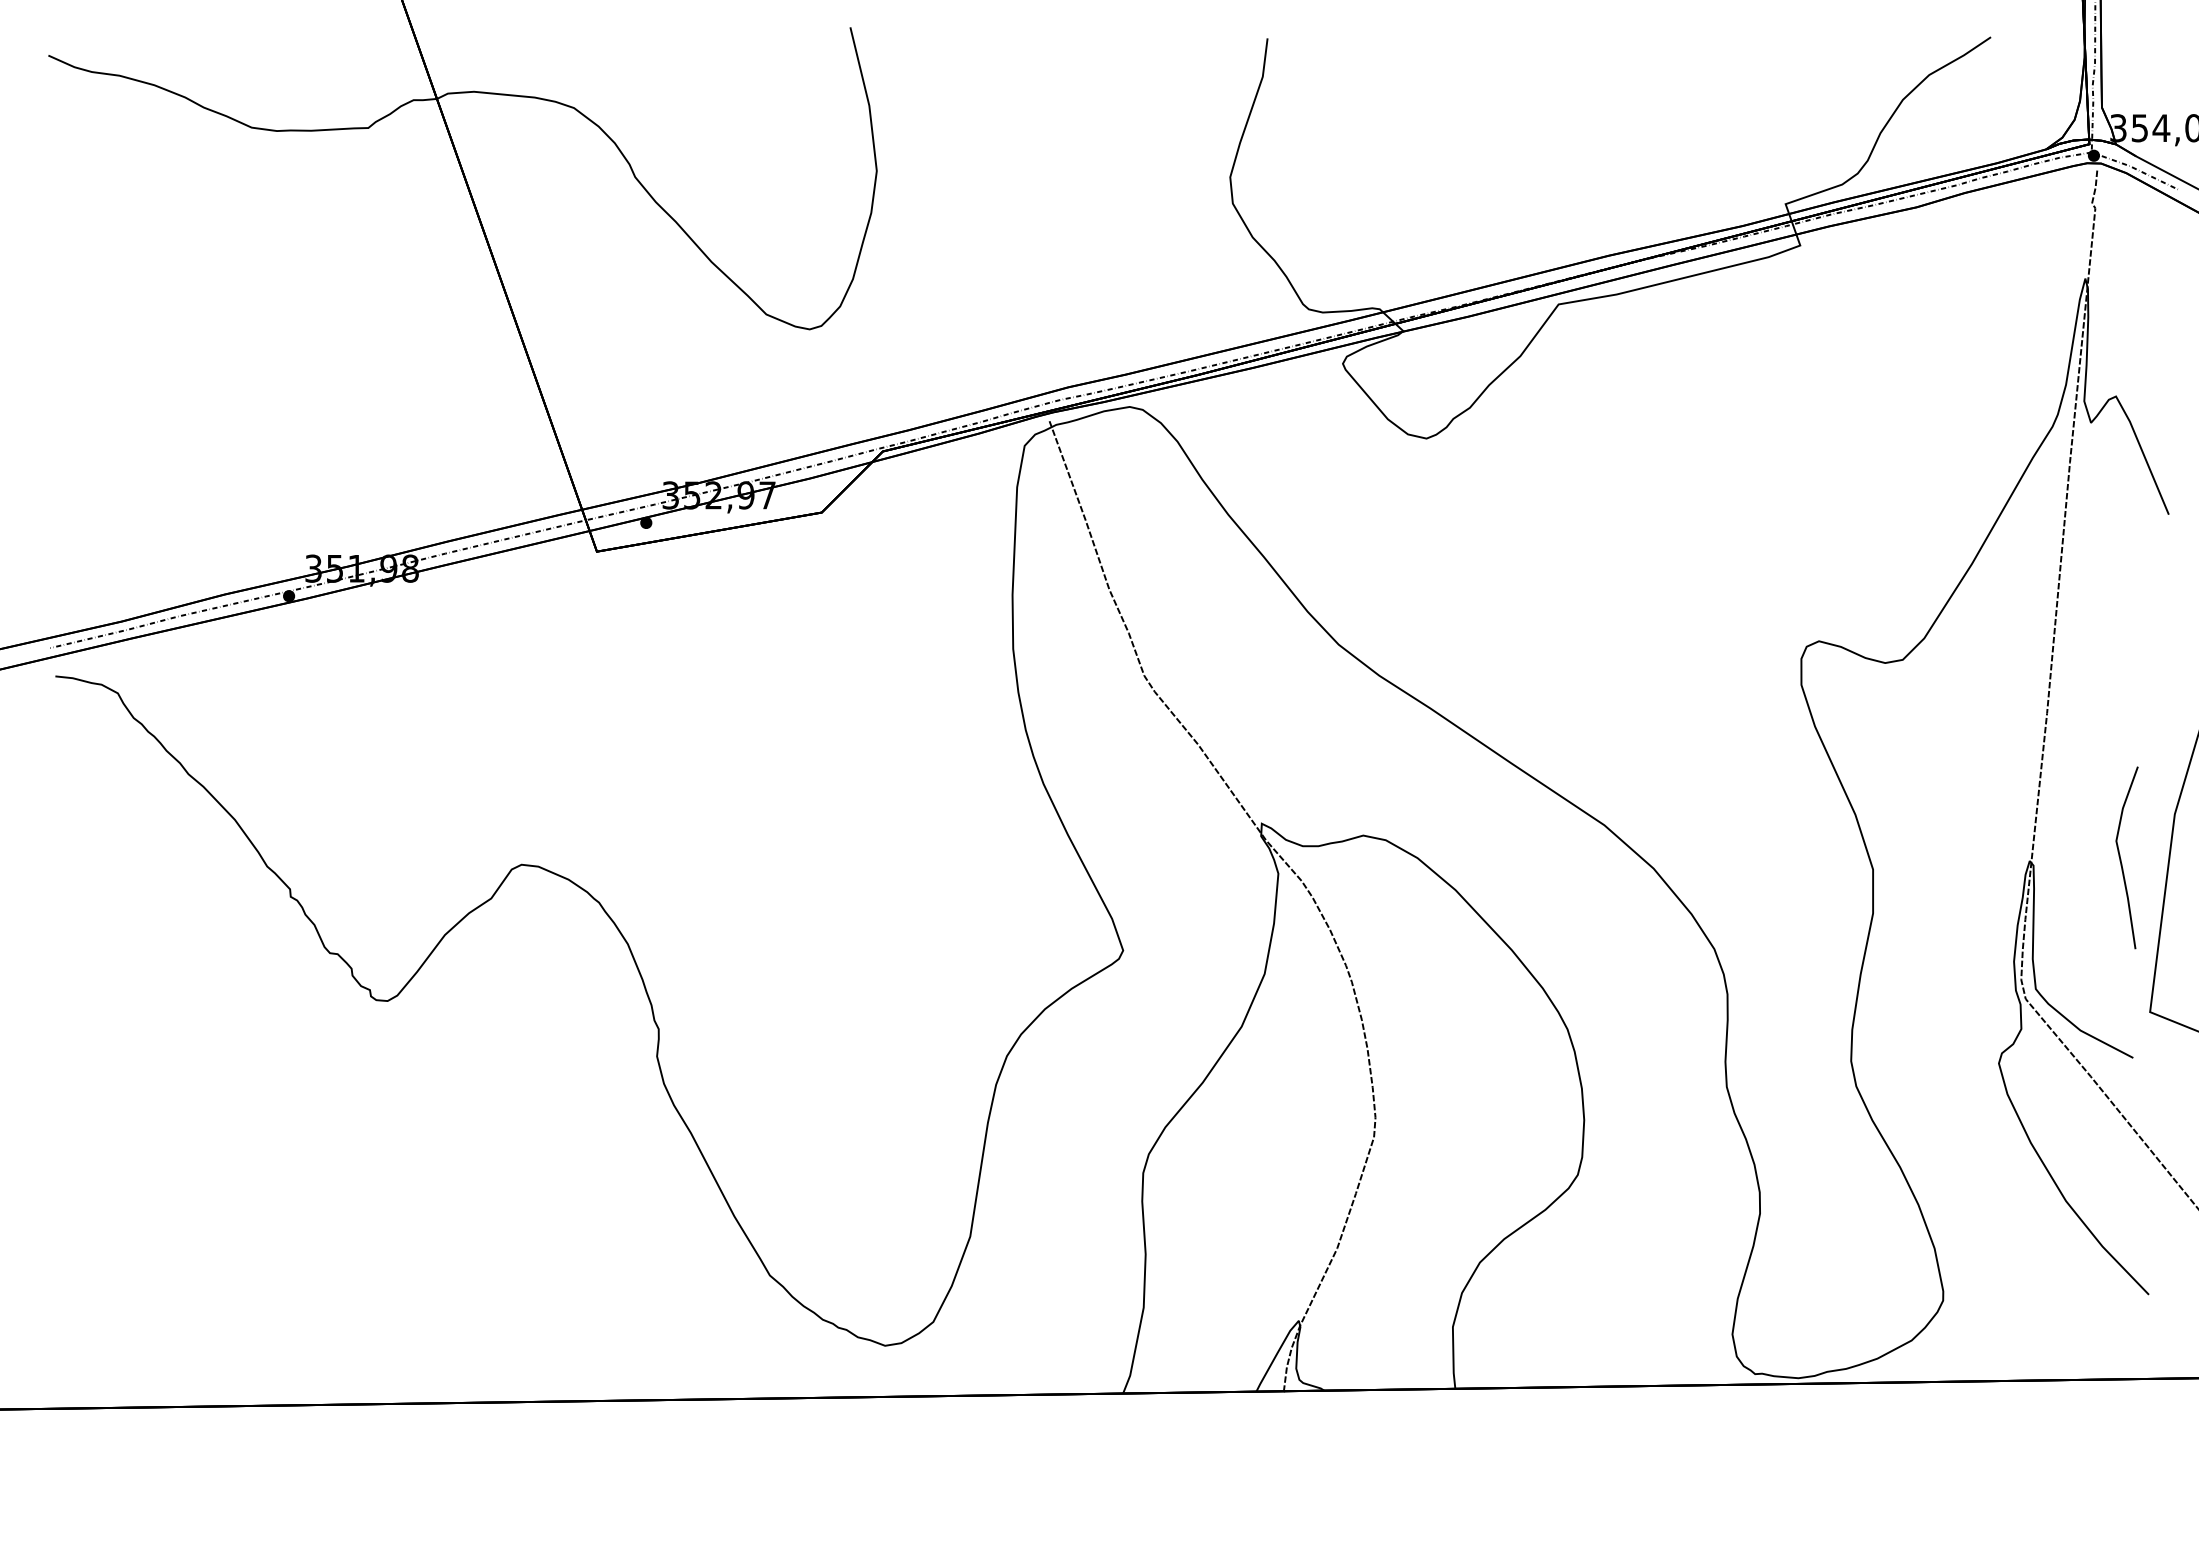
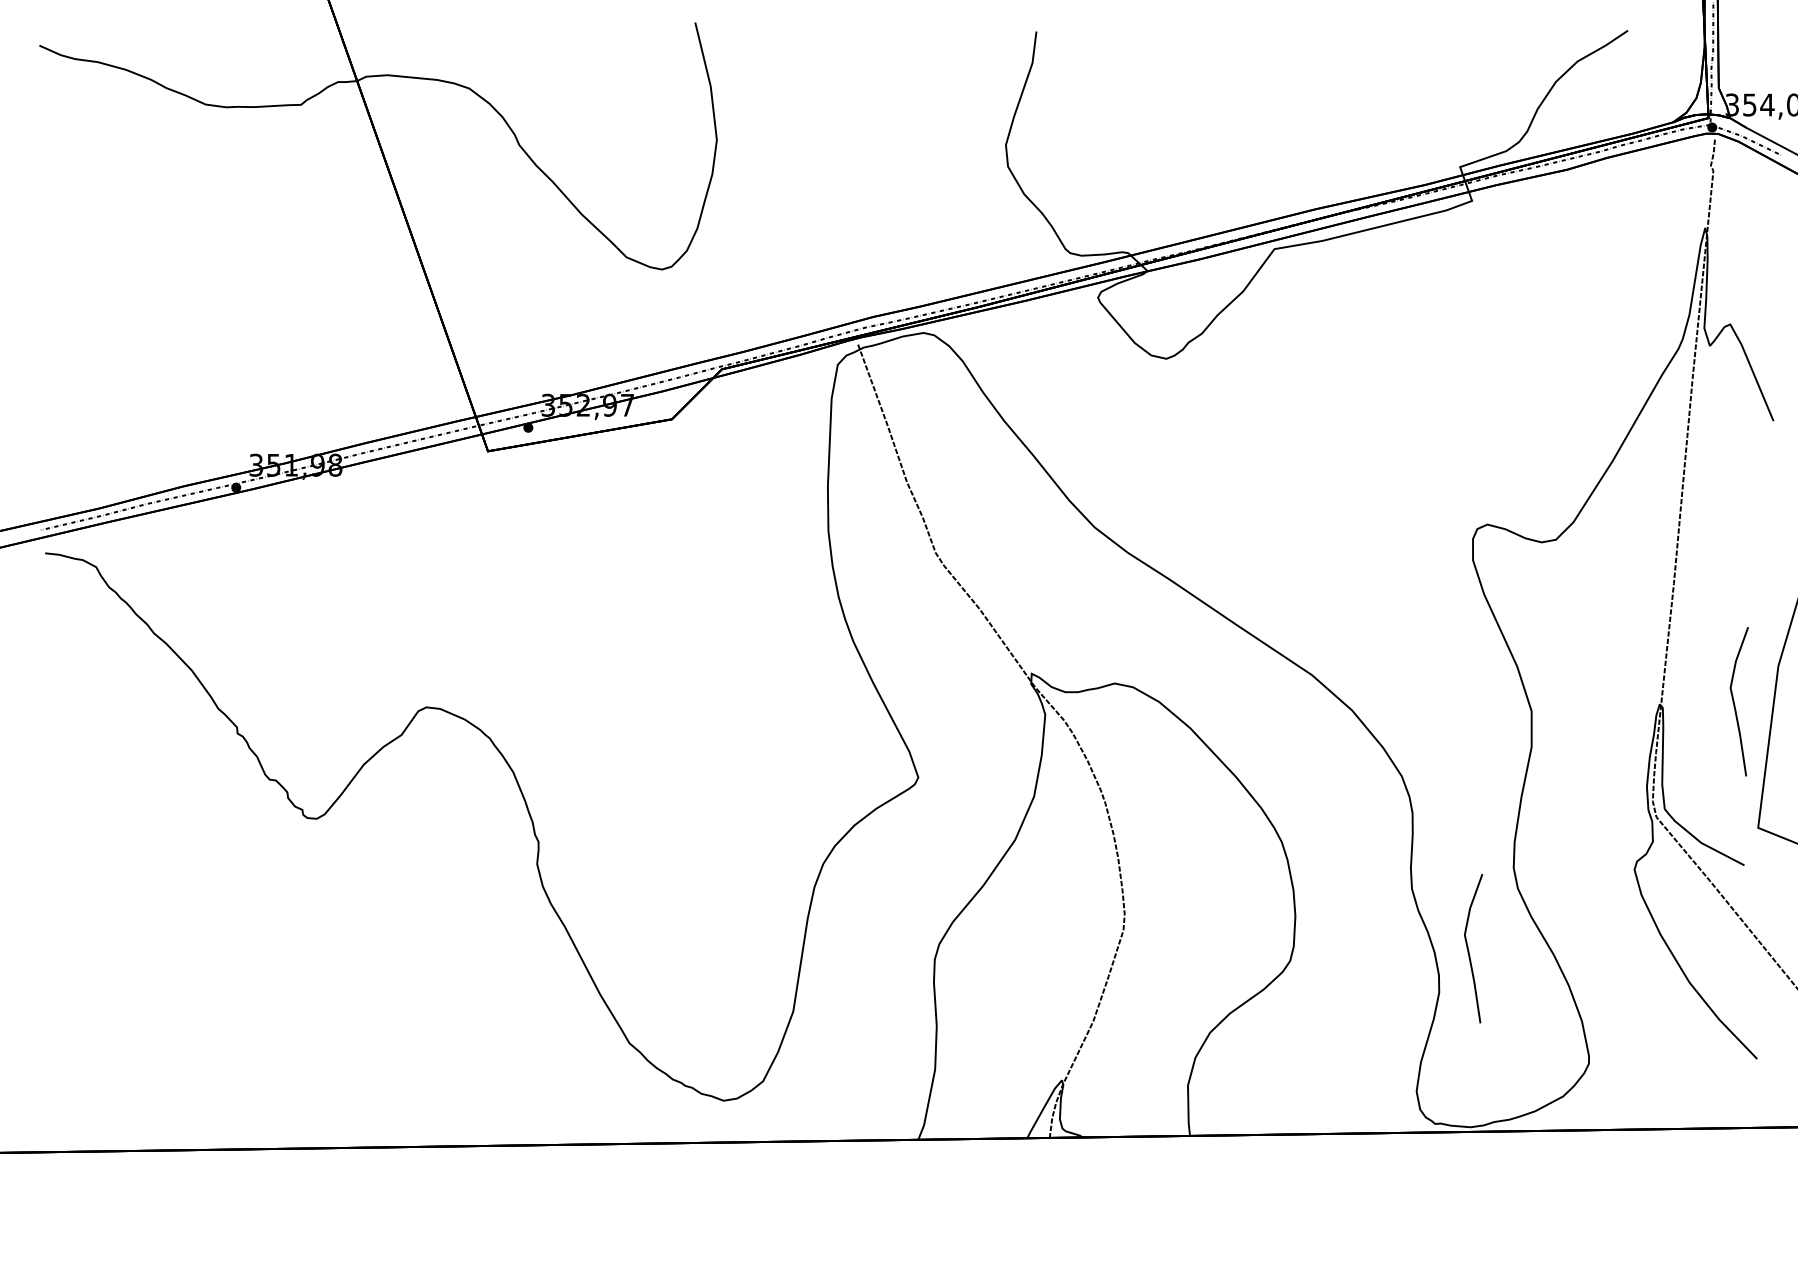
curve: (1796, 1161) -> (1469, 950), added

